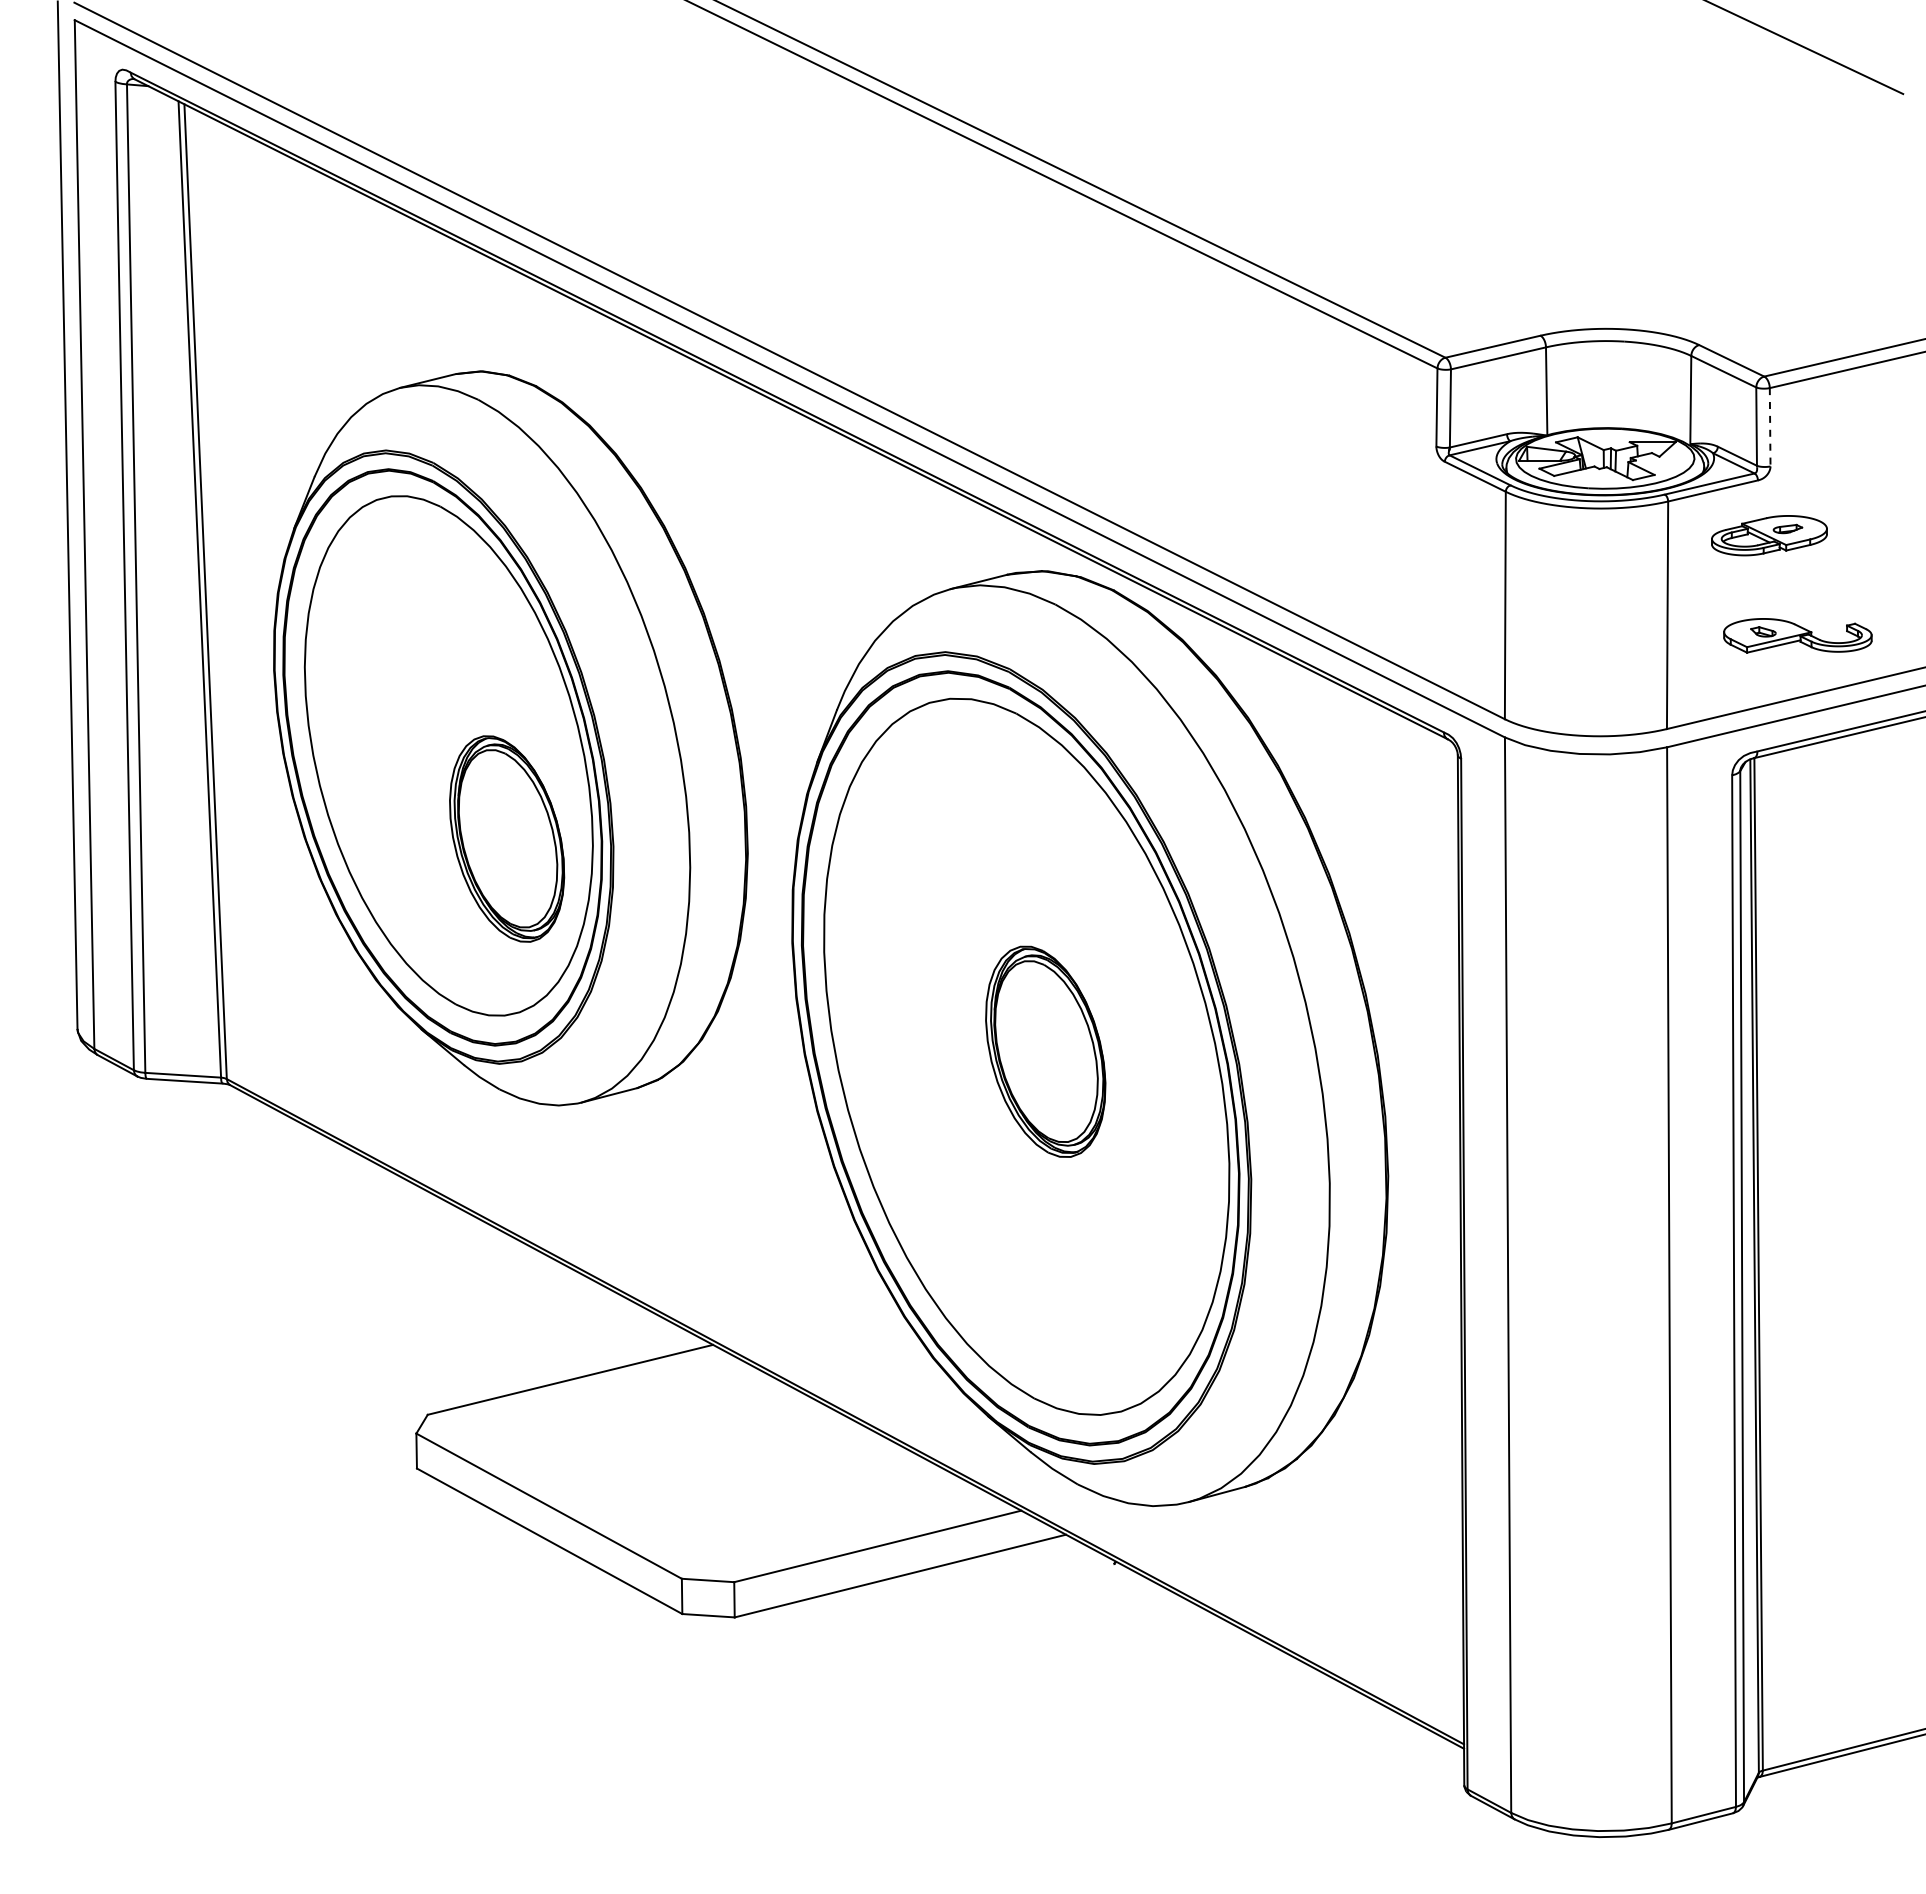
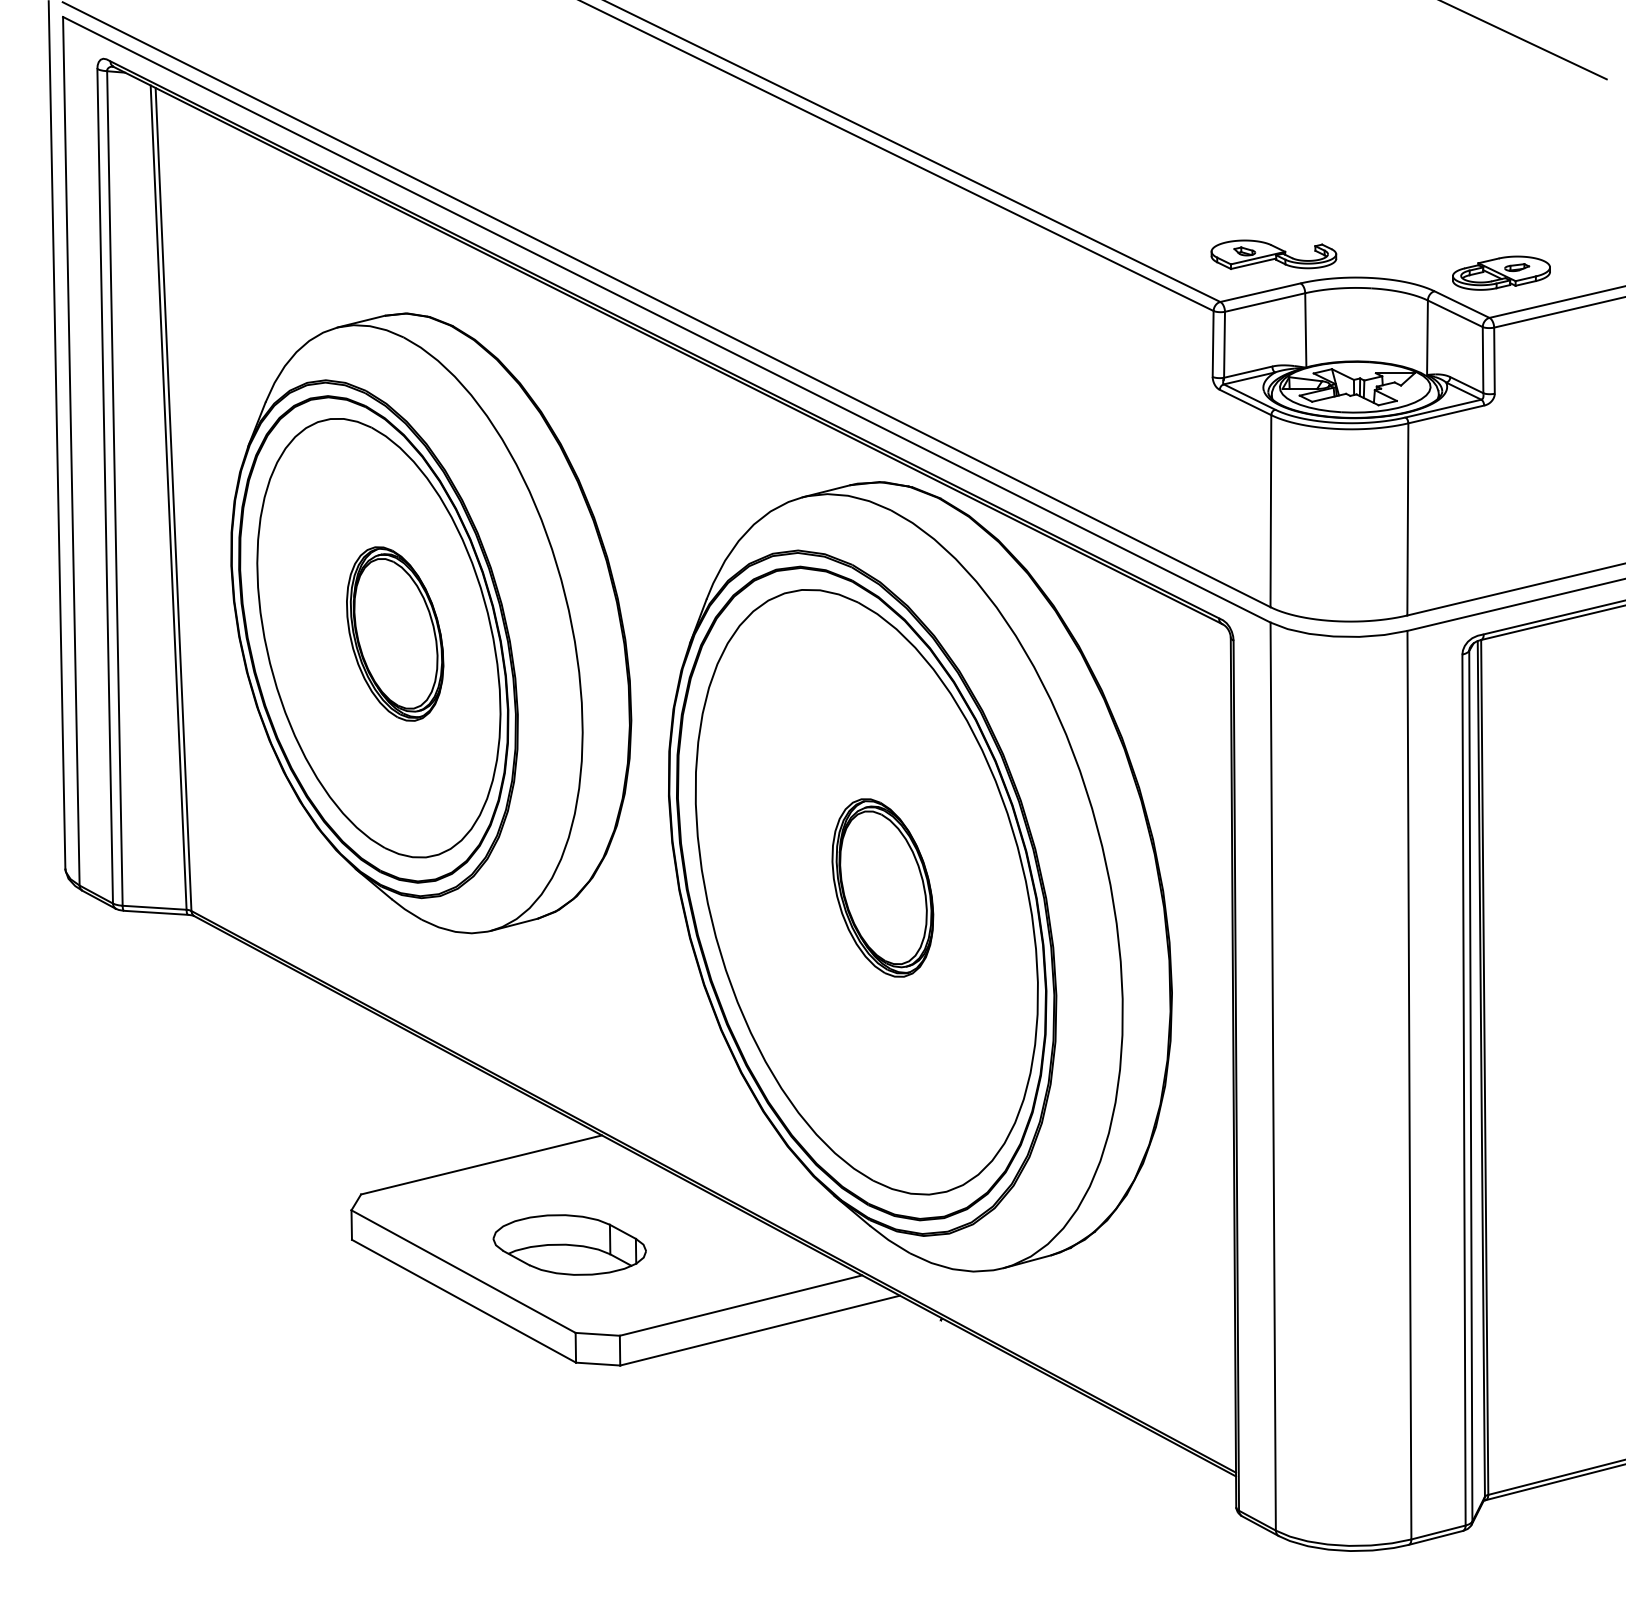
line: (1770, 427) -> (1494, 360), dashed -> solid
part: (1769, 535) -> (1501, 273), moved
part: (1797, 635) -> (1273, 254), moved
part: (507, 838) -> (395, 633), moved
part: (674, 1474) -> (569, 1244), added

